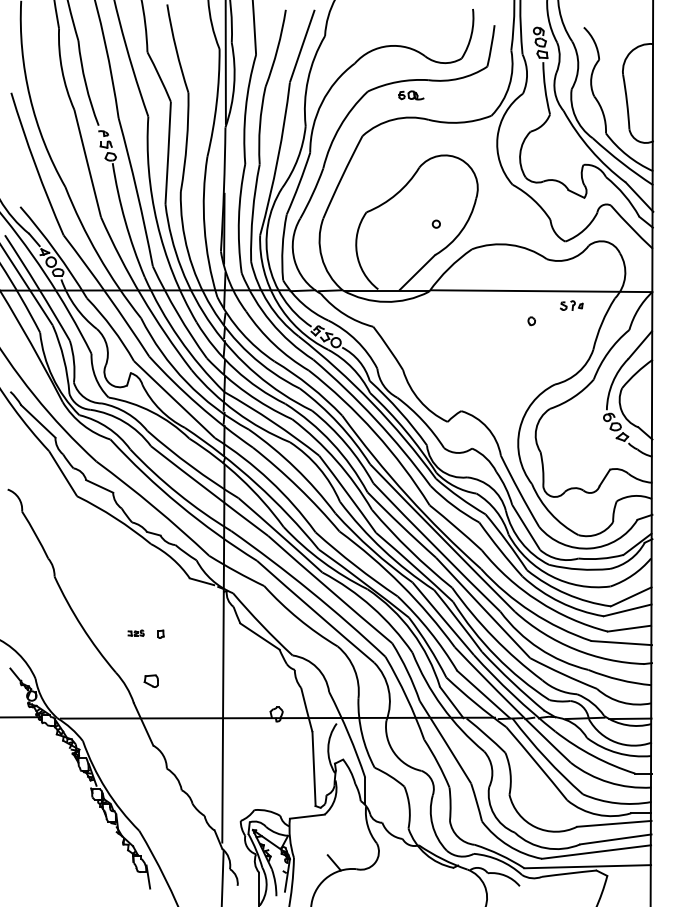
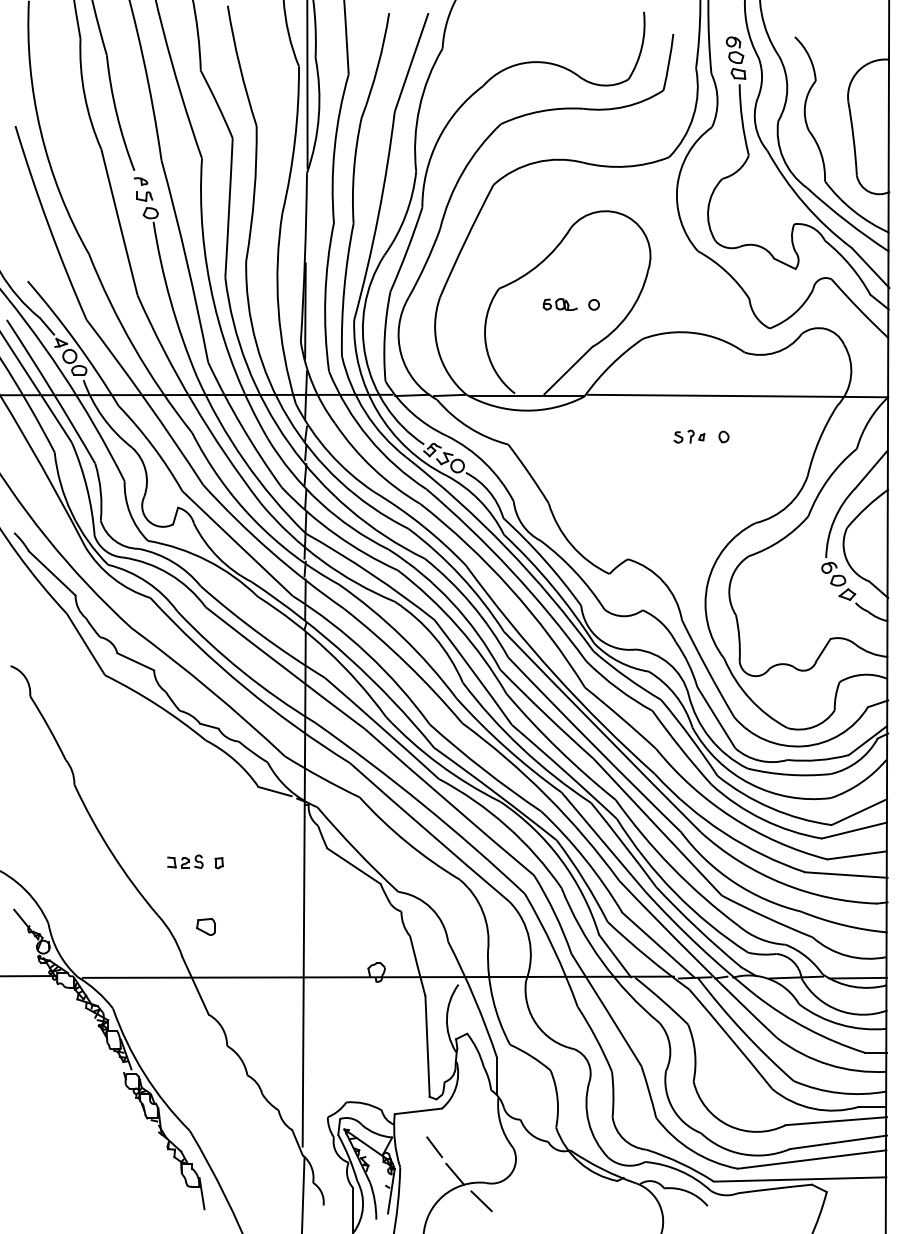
part: (410, 95) -> (559, 304), moved
part: (571, 305) -> (689, 436), moved
part: (136, 633) -> (185, 861), size x1.67
line: (319, 843) -> (434, 1147), added
line: (353, 882) -> (481, 1201), added

